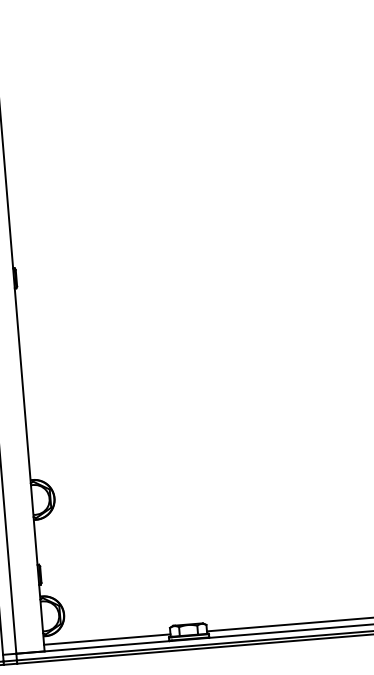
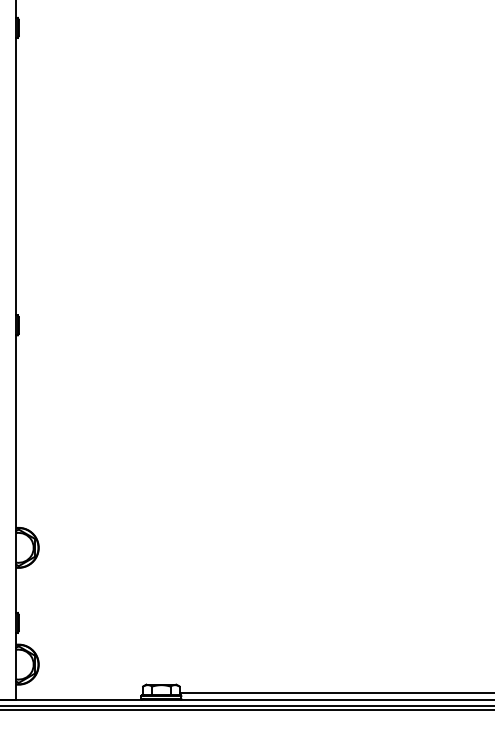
line: (107, 639) -> (79, 692), removed

